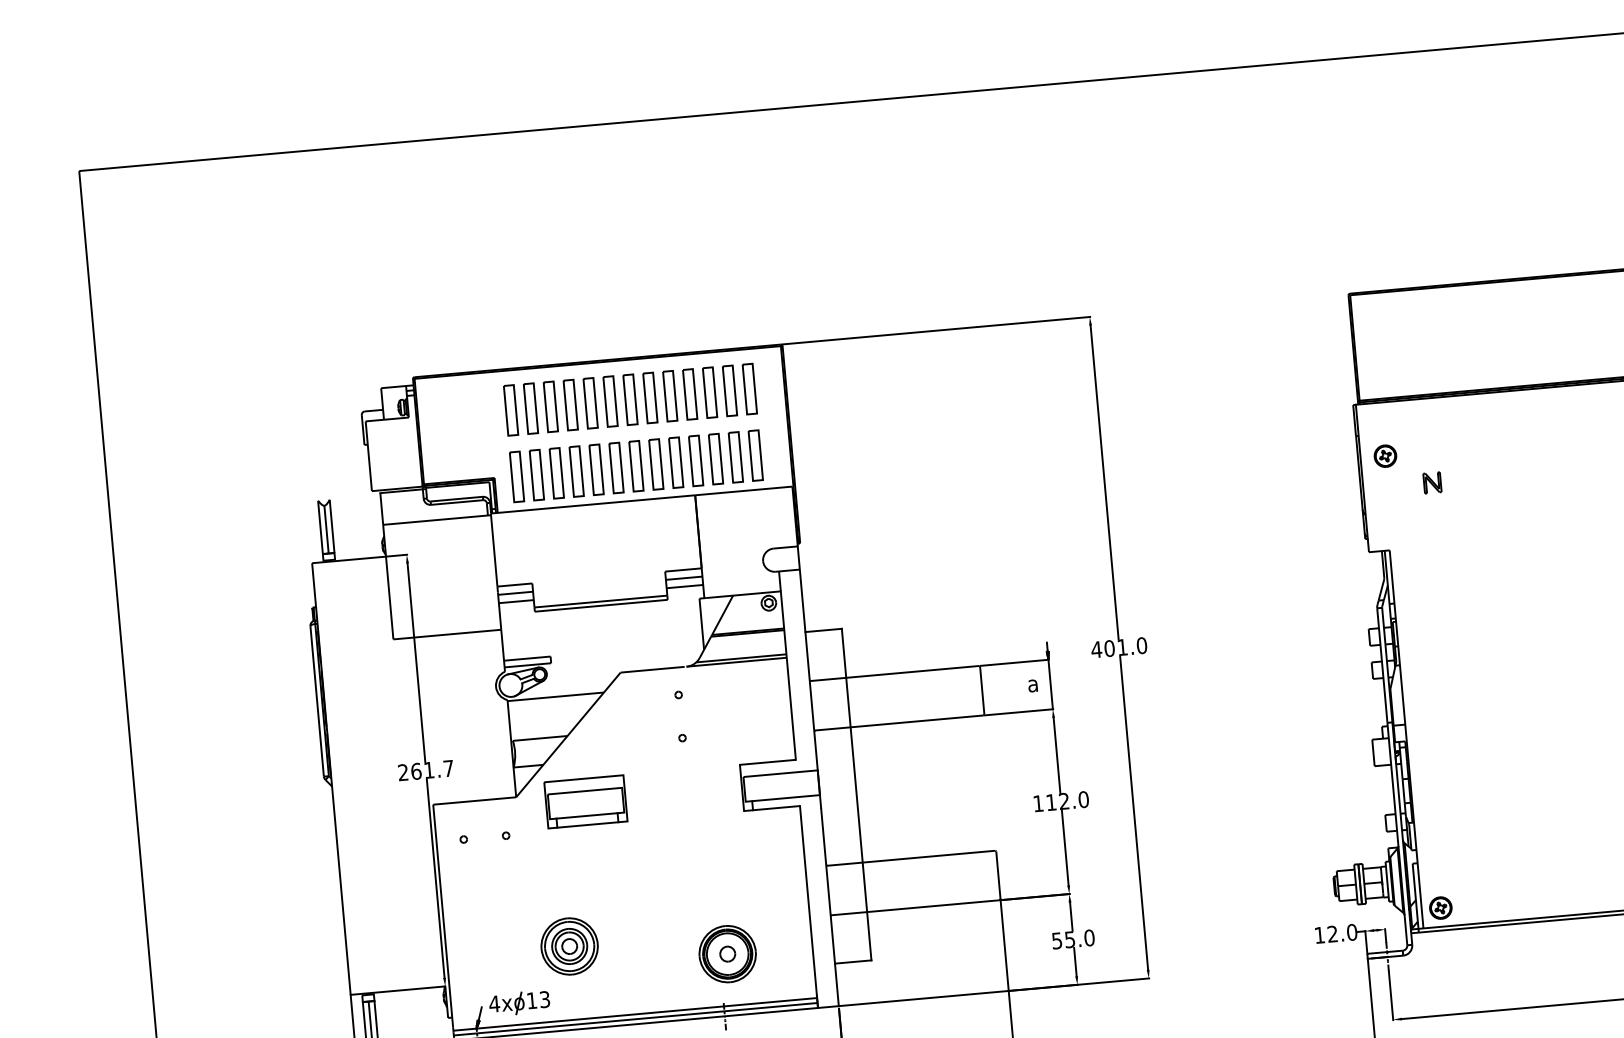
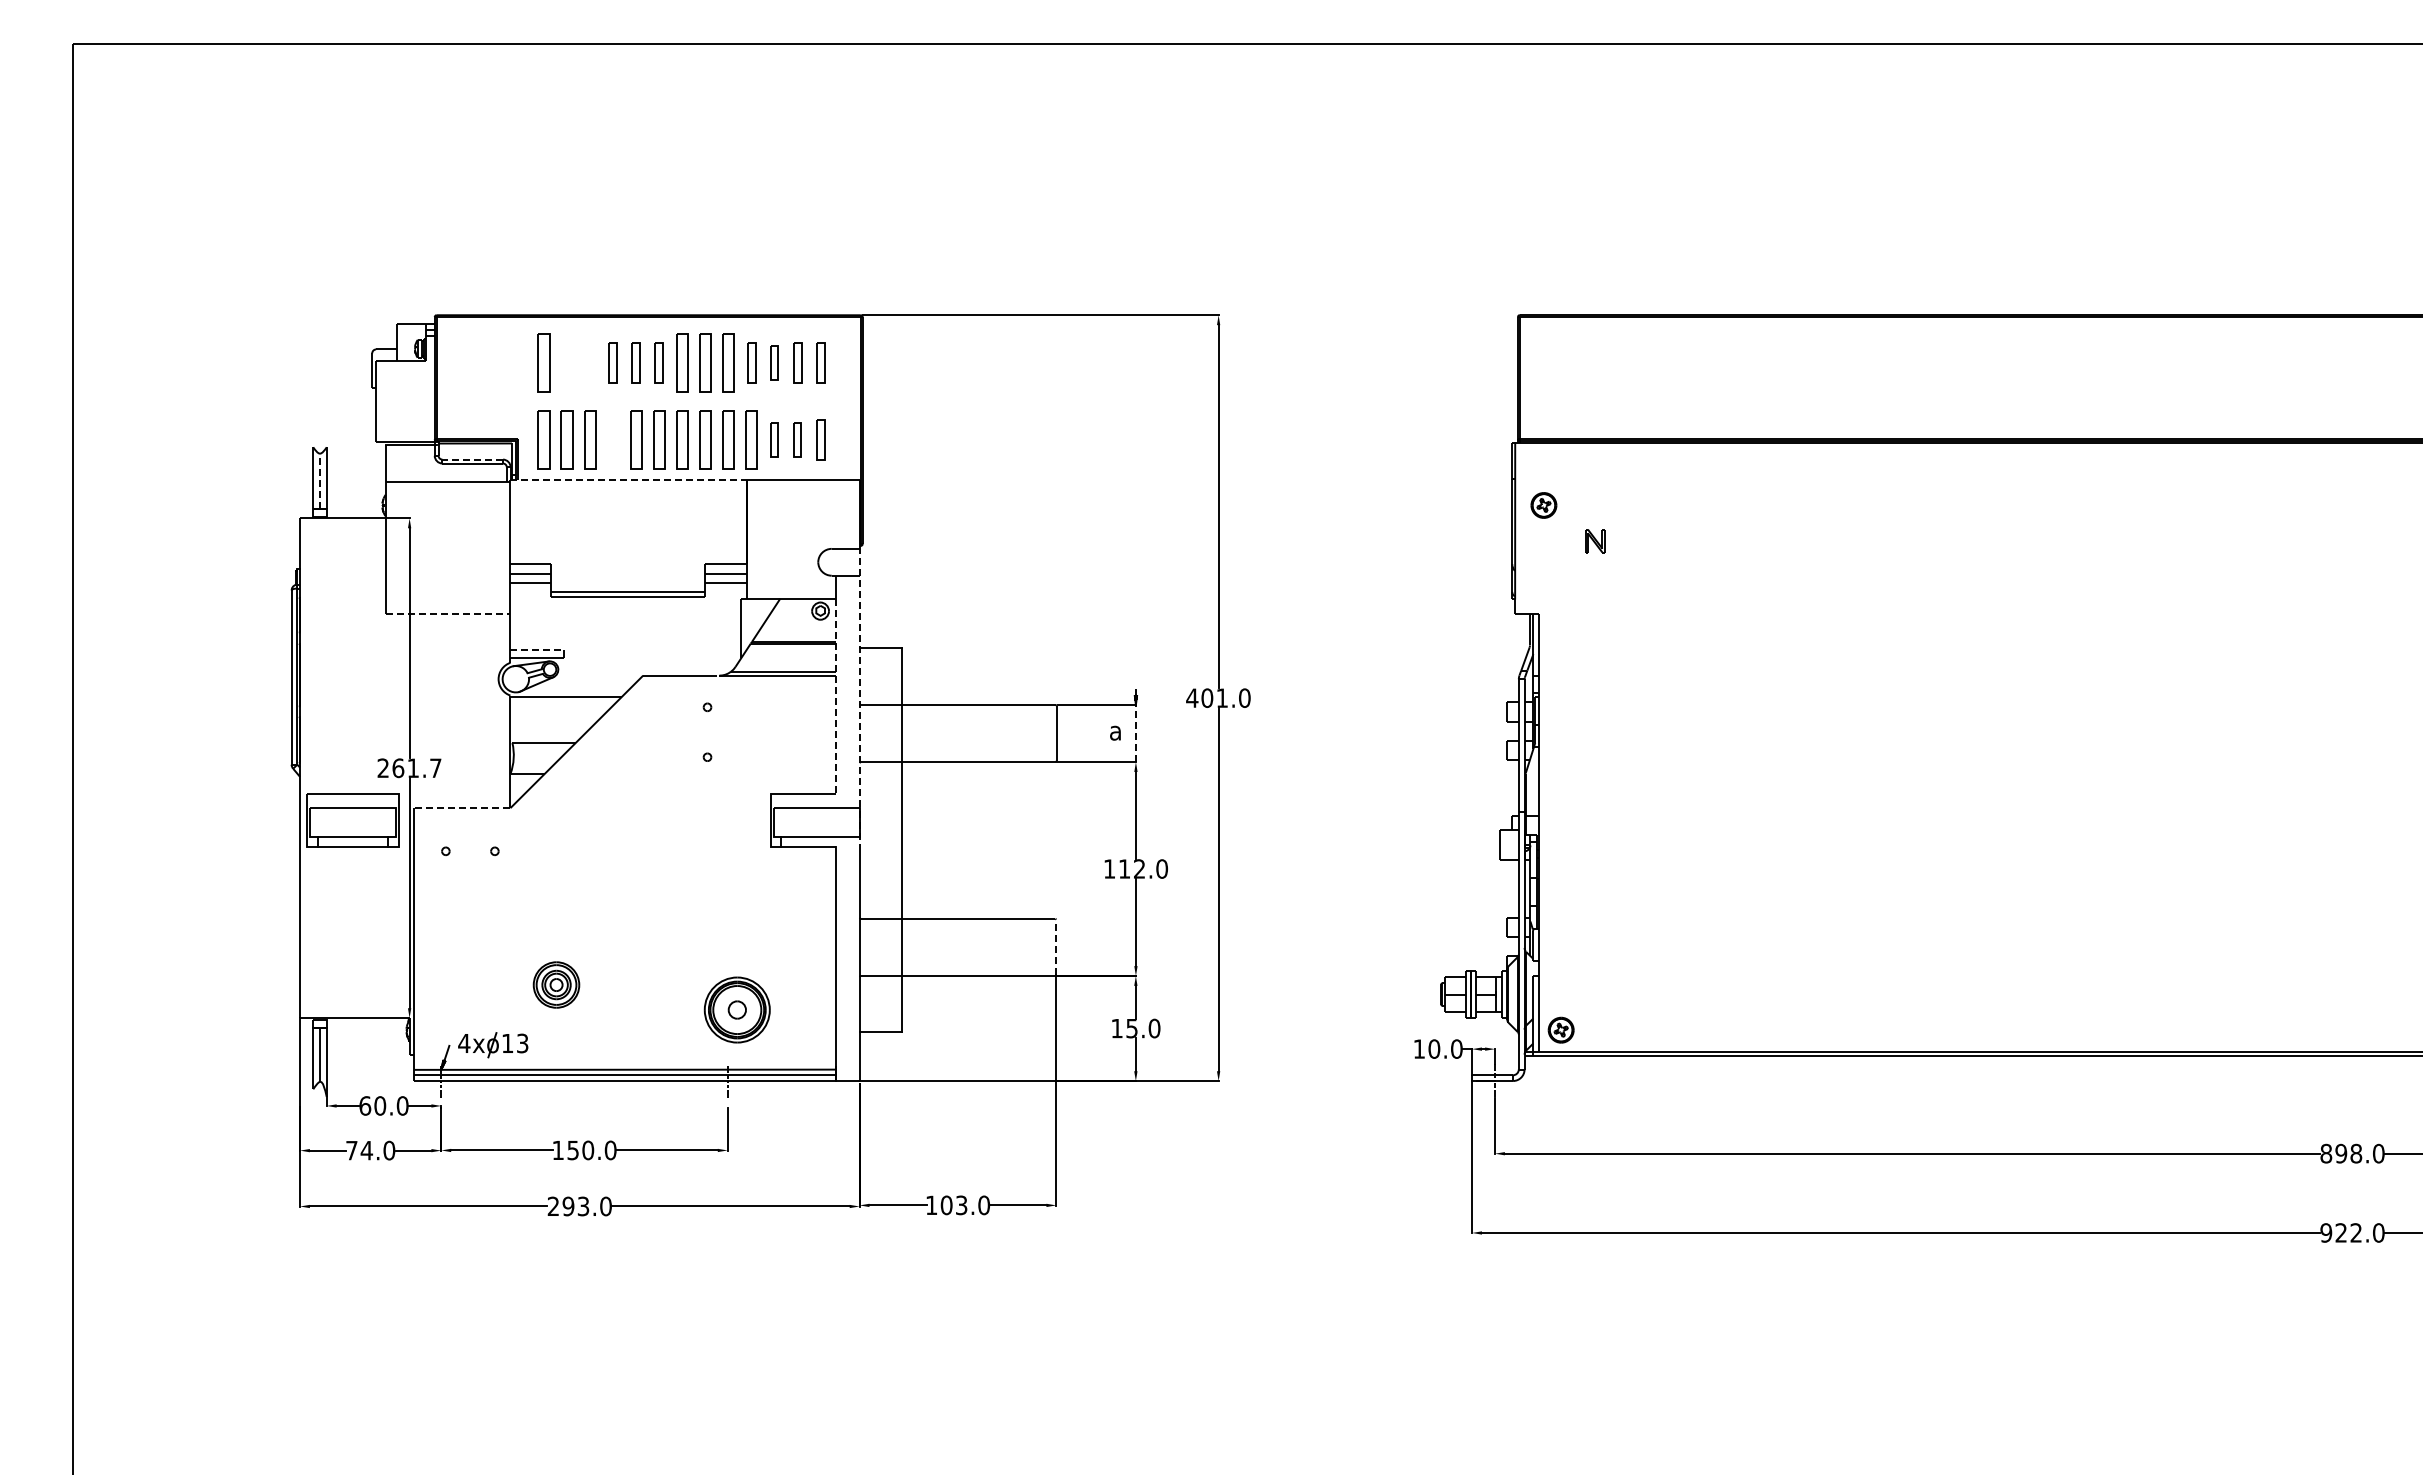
part: (749, 388) -> (820, 362), size x0.7
part: (729, 390) -> (797, 362), size x0.7
part: (709, 392) -> (774, 362), size x0.6
part: (690, 393) -> (751, 362), size x0.7
part: (610, 400) -> (659, 362), size x0.7
part: (590, 402) -> (636, 362), size x0.7
part: (570, 404) -> (613, 362), size x0.7
part: (551, 406) -> (590, 362), removed
part: (530, 408) -> (566, 362), removed
part: (755, 454) -> (820, 439), size x0.7
part: (735, 456) -> (797, 439), size x0.6
part: (715, 458) -> (774, 439), size x0.6
part: (576, 470) -> (613, 439), removed
line: (456, 499) -> (472, 459), solid -> dashed
line: (593, 504) -> (629, 479), solid -> dashed
line: (326, 529) -> (320, 481), solid -> dashed
line: (447, 634) -> (448, 614), solid -> dashed
line: (527, 659) -> (537, 650), solid -> dashed
line: (788, 675) -> (835, 696), solid -> dashed
line: (1049, 675) -> (1135, 723), solid -> dashed
line: (809, 676) -> (859, 699), solid -> dashed
line: (473, 801) -> (461, 808), solid -> dashed
part: (585, 801) -> (352, 820), moved
line: (998, 875) -> (1056, 947), solid -> dashed
text: (1332, 933) -> (1434, 1048), 12.0 -> 10.0
text: (1056, 940) -> (1116, 1028), 55.0 -> 15.0
part: (569, 946) -> (556, 984), size x0.7

